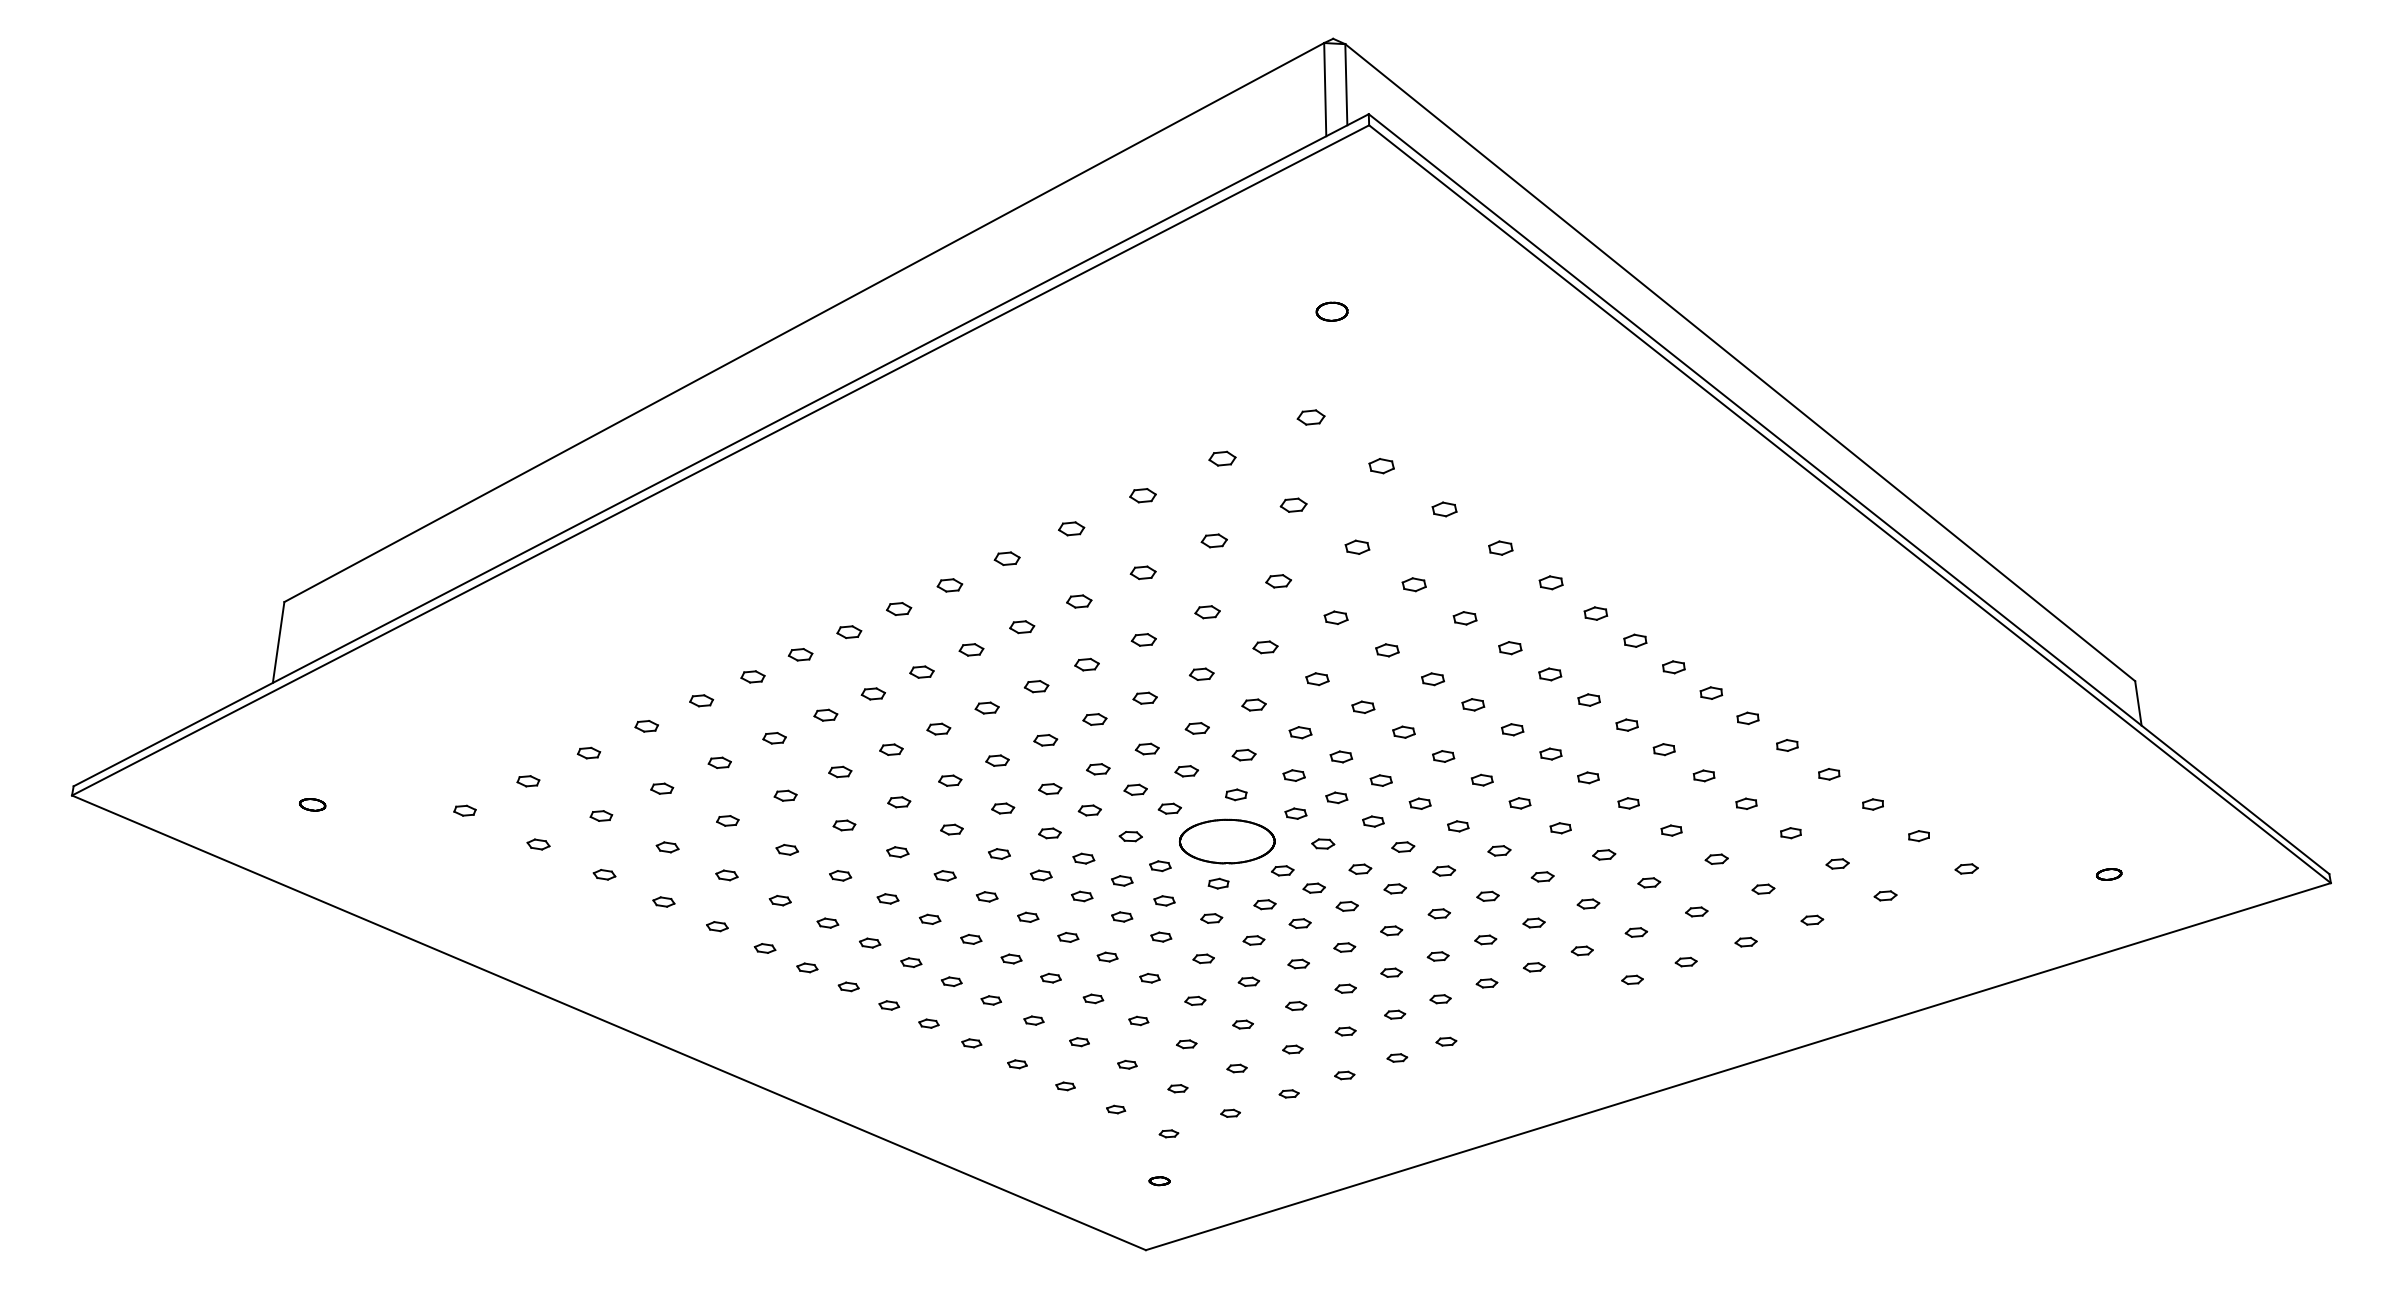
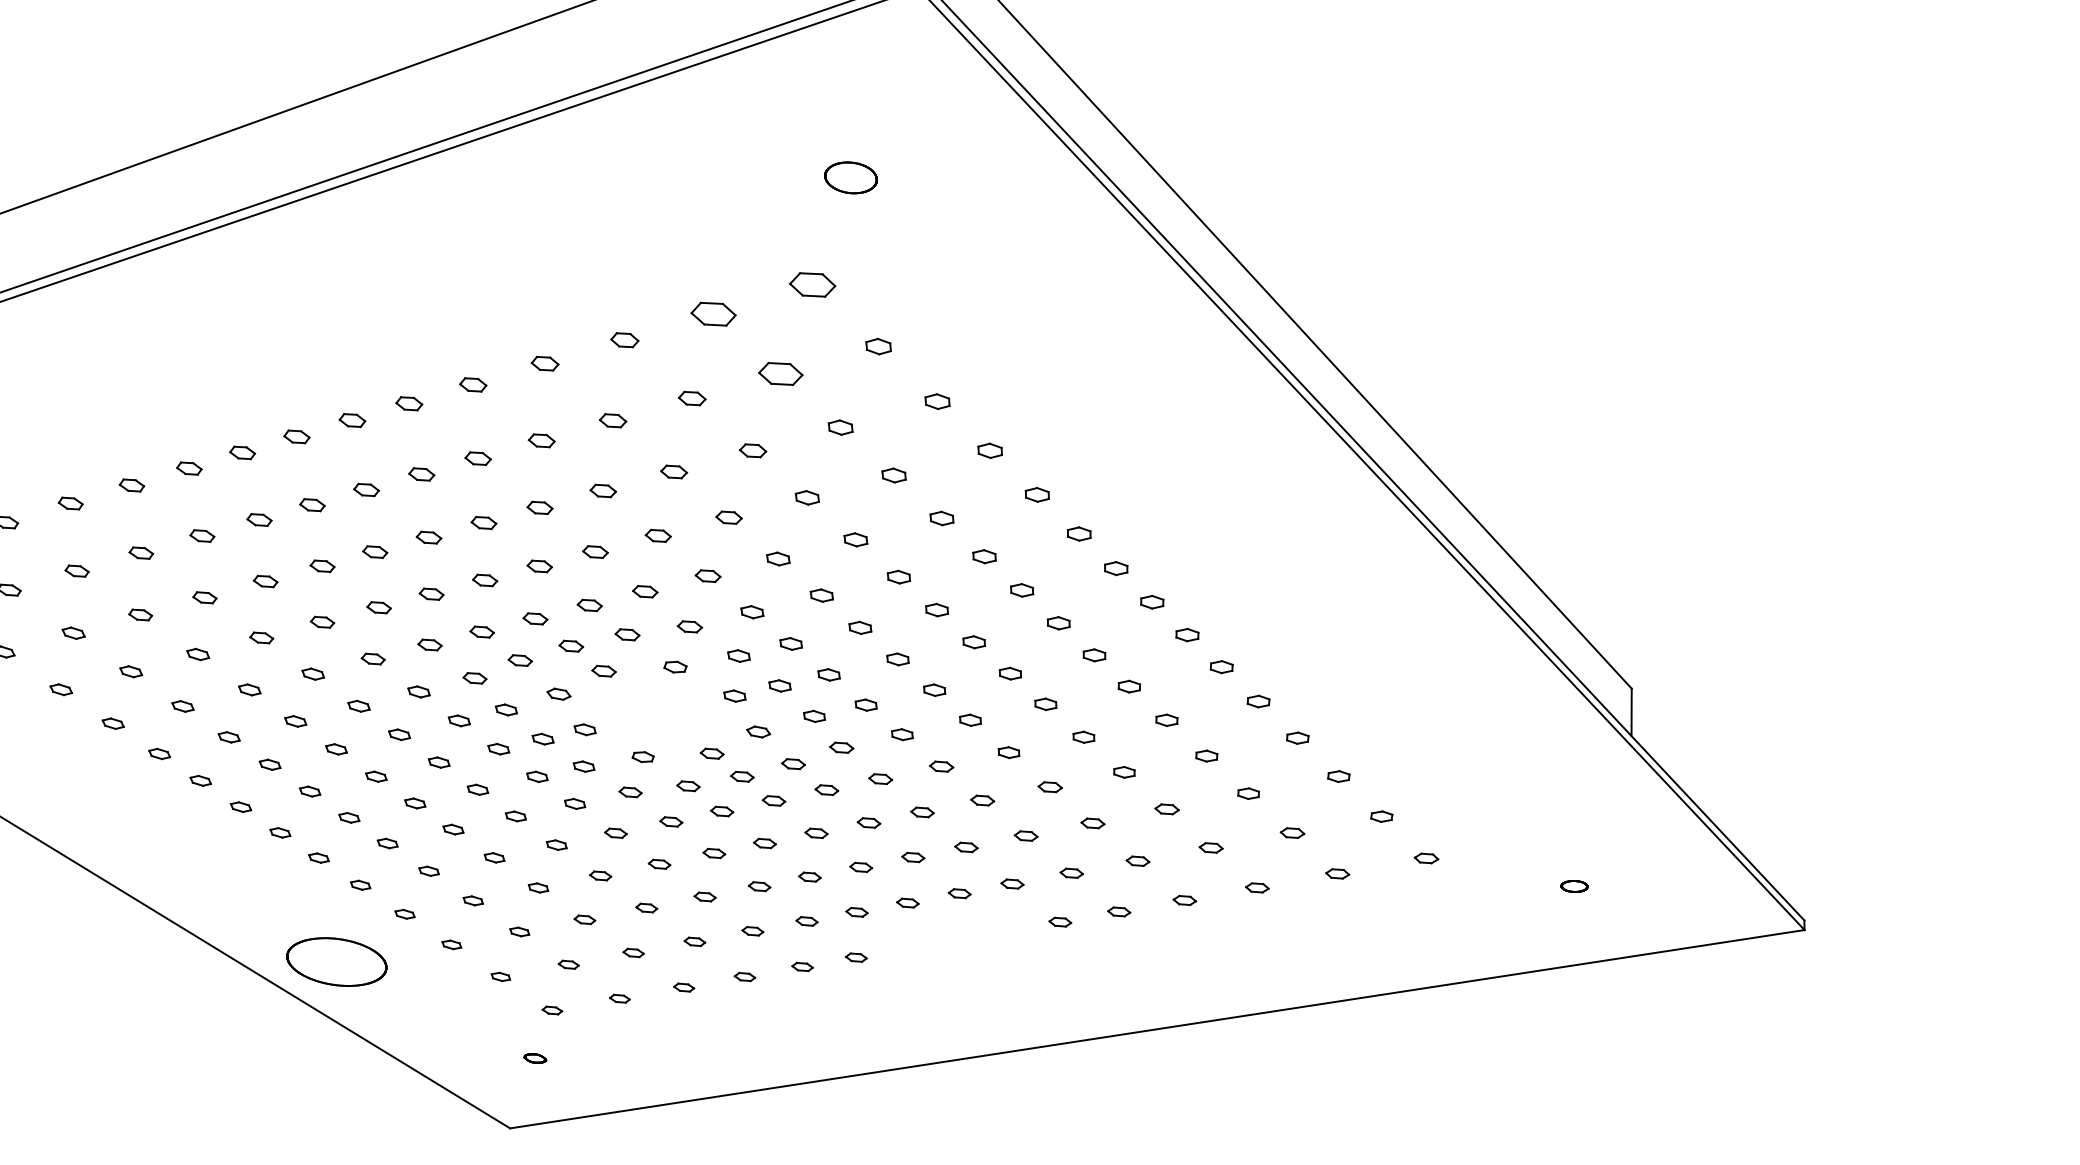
part: (1331, 311) -> (850, 177), size x1.6
part: (1310, 417) -> (811, 284), size x1.6
part: (1222, 458) -> (713, 313), size x1.6
part: (1293, 504) -> (780, 372), size x1.6
part: (1227, 841) -> (337, 961), moved

